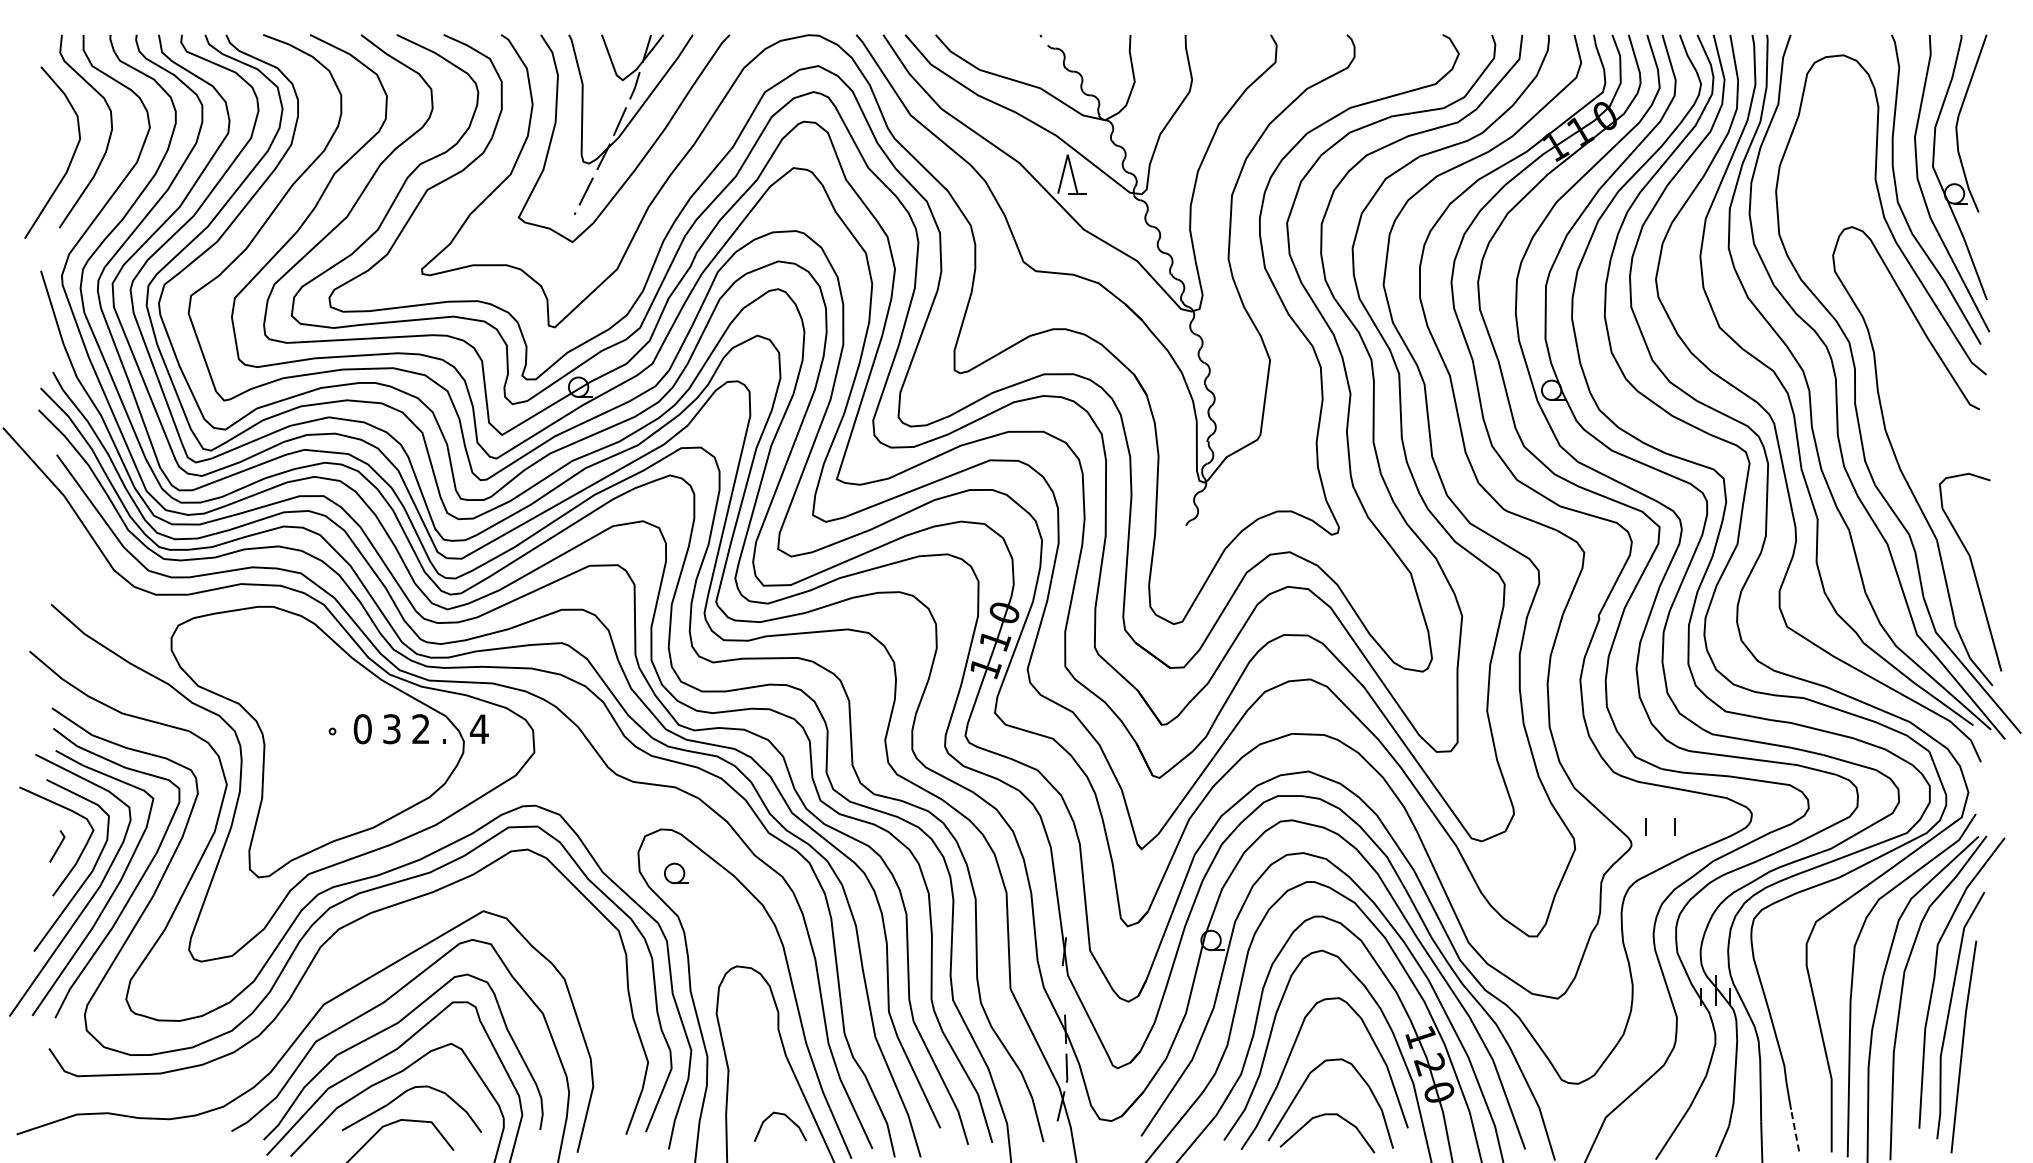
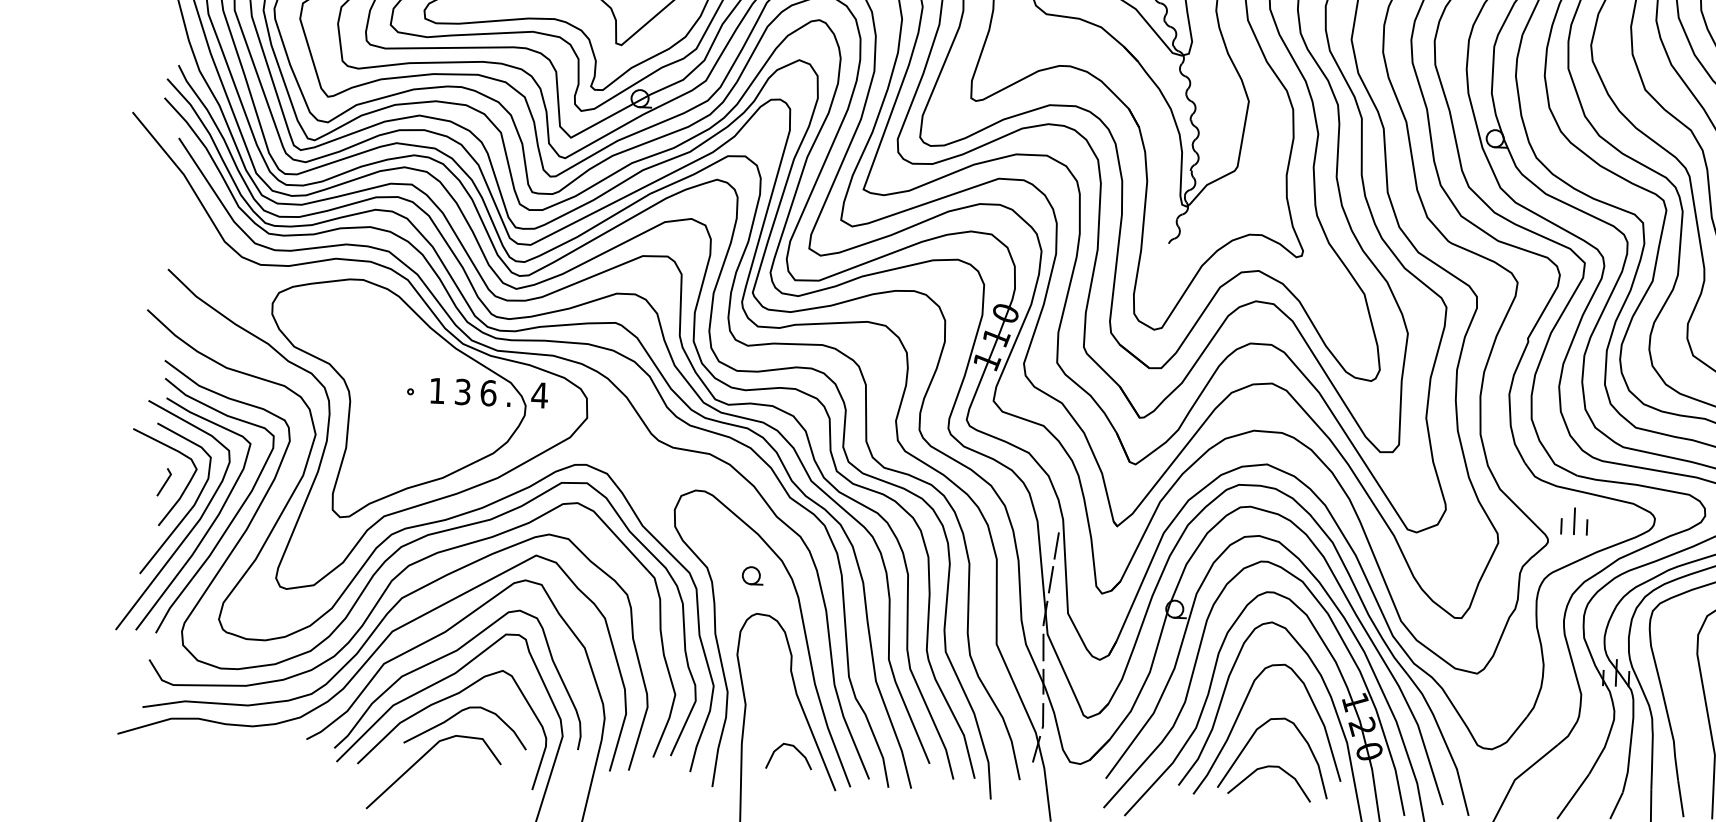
text: (362, 729) -> (437, 391), 0 -> 1
text: (421, 729) -> (488, 393), 2 -> 6
line: (1660, 820) -> (1574, 521), added
part: (676, 872) -> (753, 574), moved
line: (1073, 874) -> (1056, 545), added
line: (1068, 912) -> (1050, 579), added
line: (1063, 990) -> (1043, 647), added
curve: (307, 1000) -> (378, 627), added
line: (1795, 1130) -> (1681, 798), dashed -> solid

